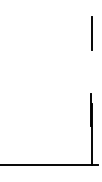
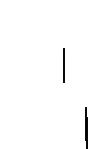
line: (91, 33) -> (63, 65), moved

